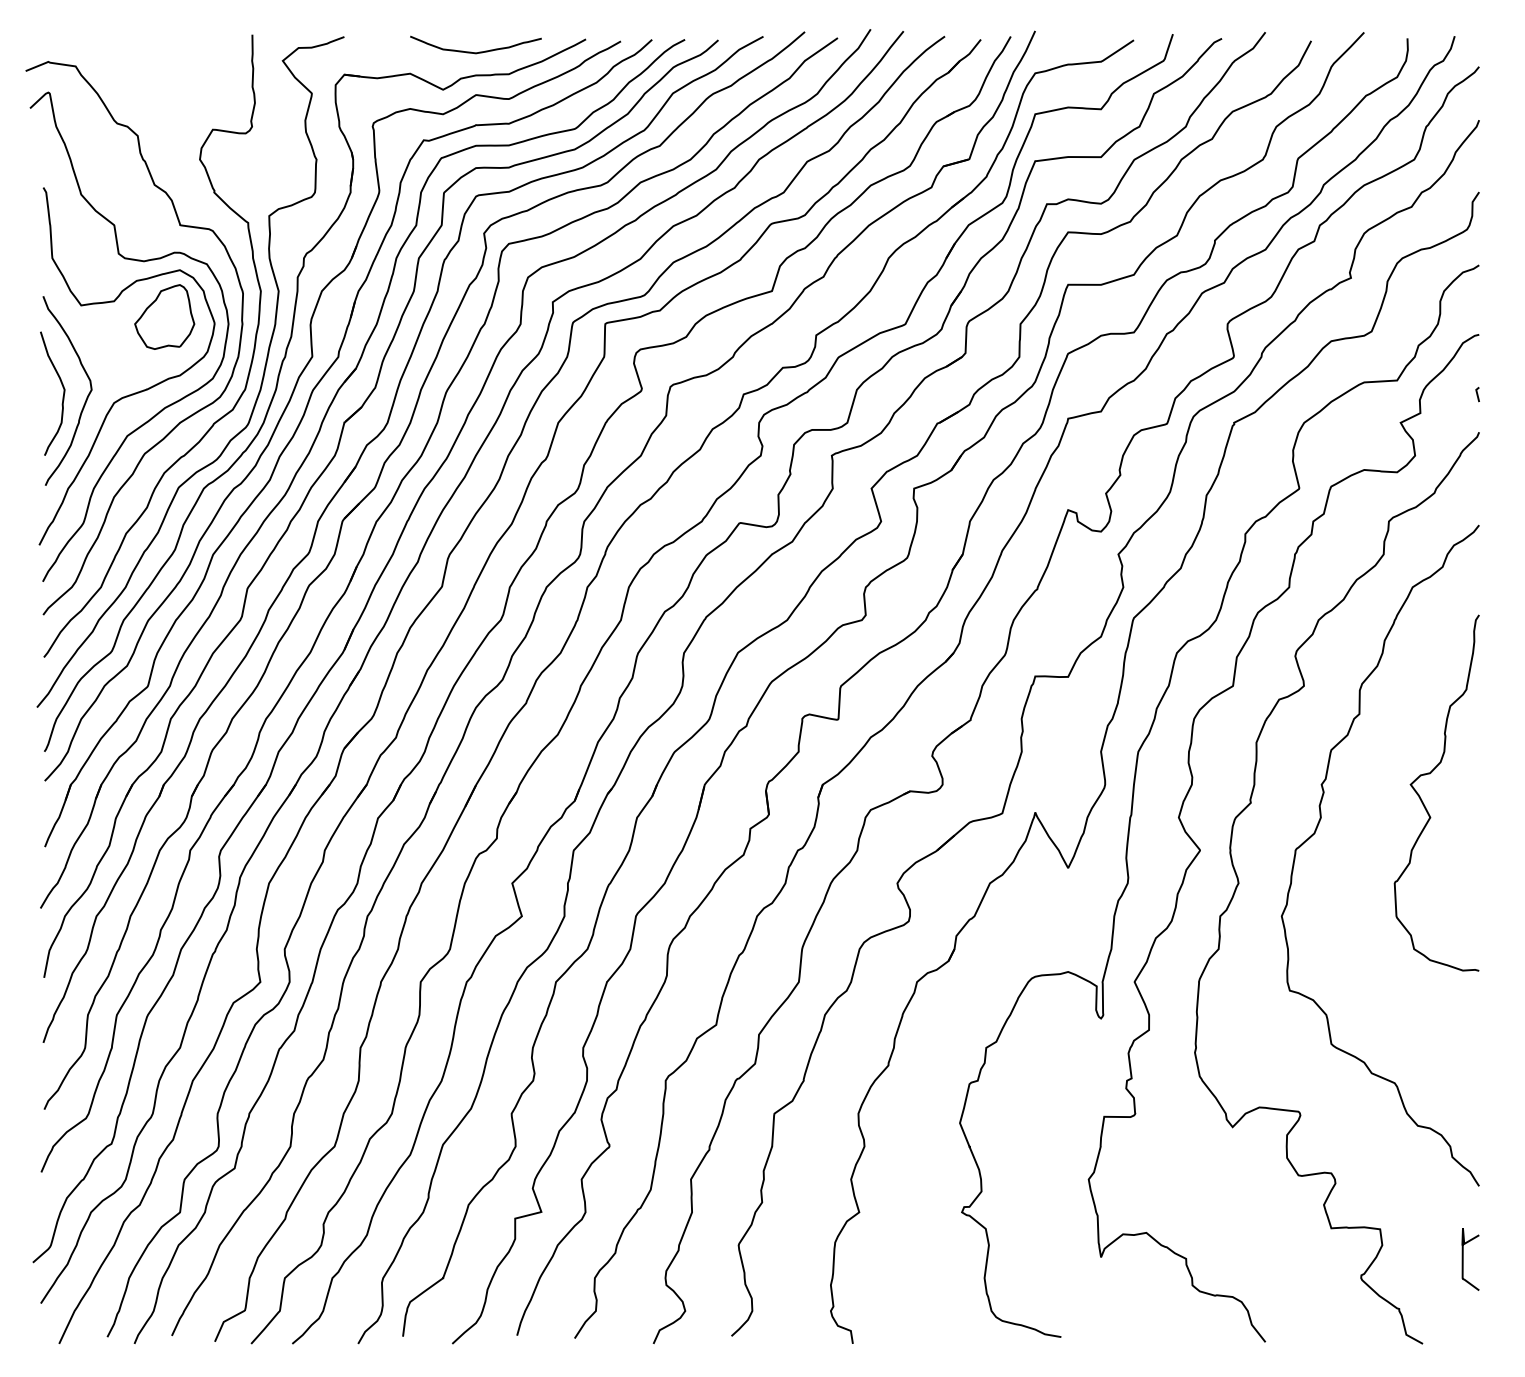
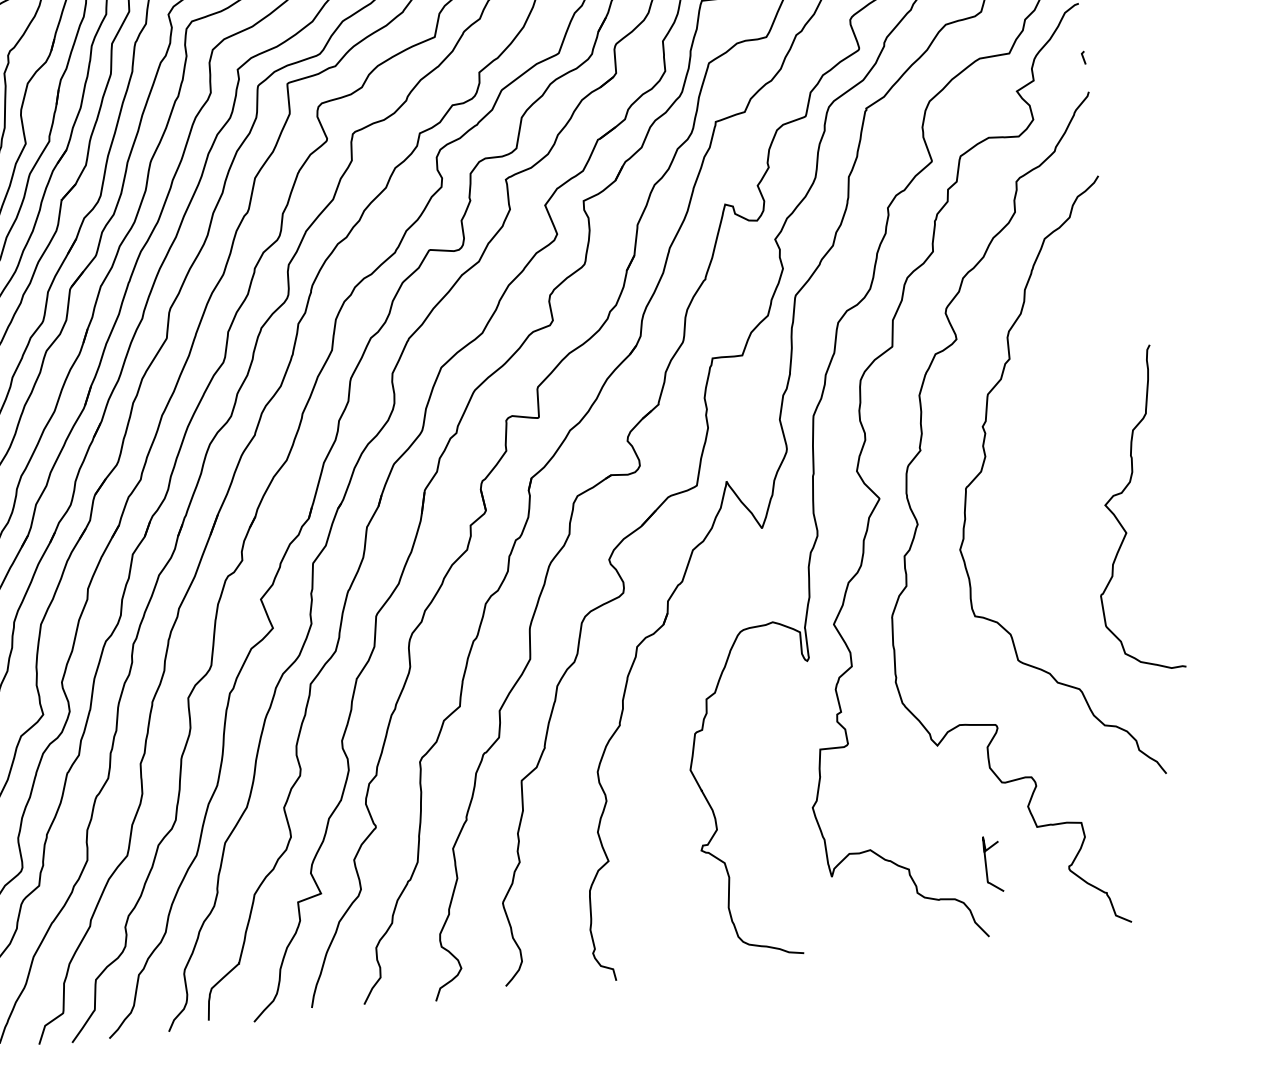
curve: (1422, 800) -> (1117, 518), moved
curve: (1463, 1259) -> (986, 864), moved

